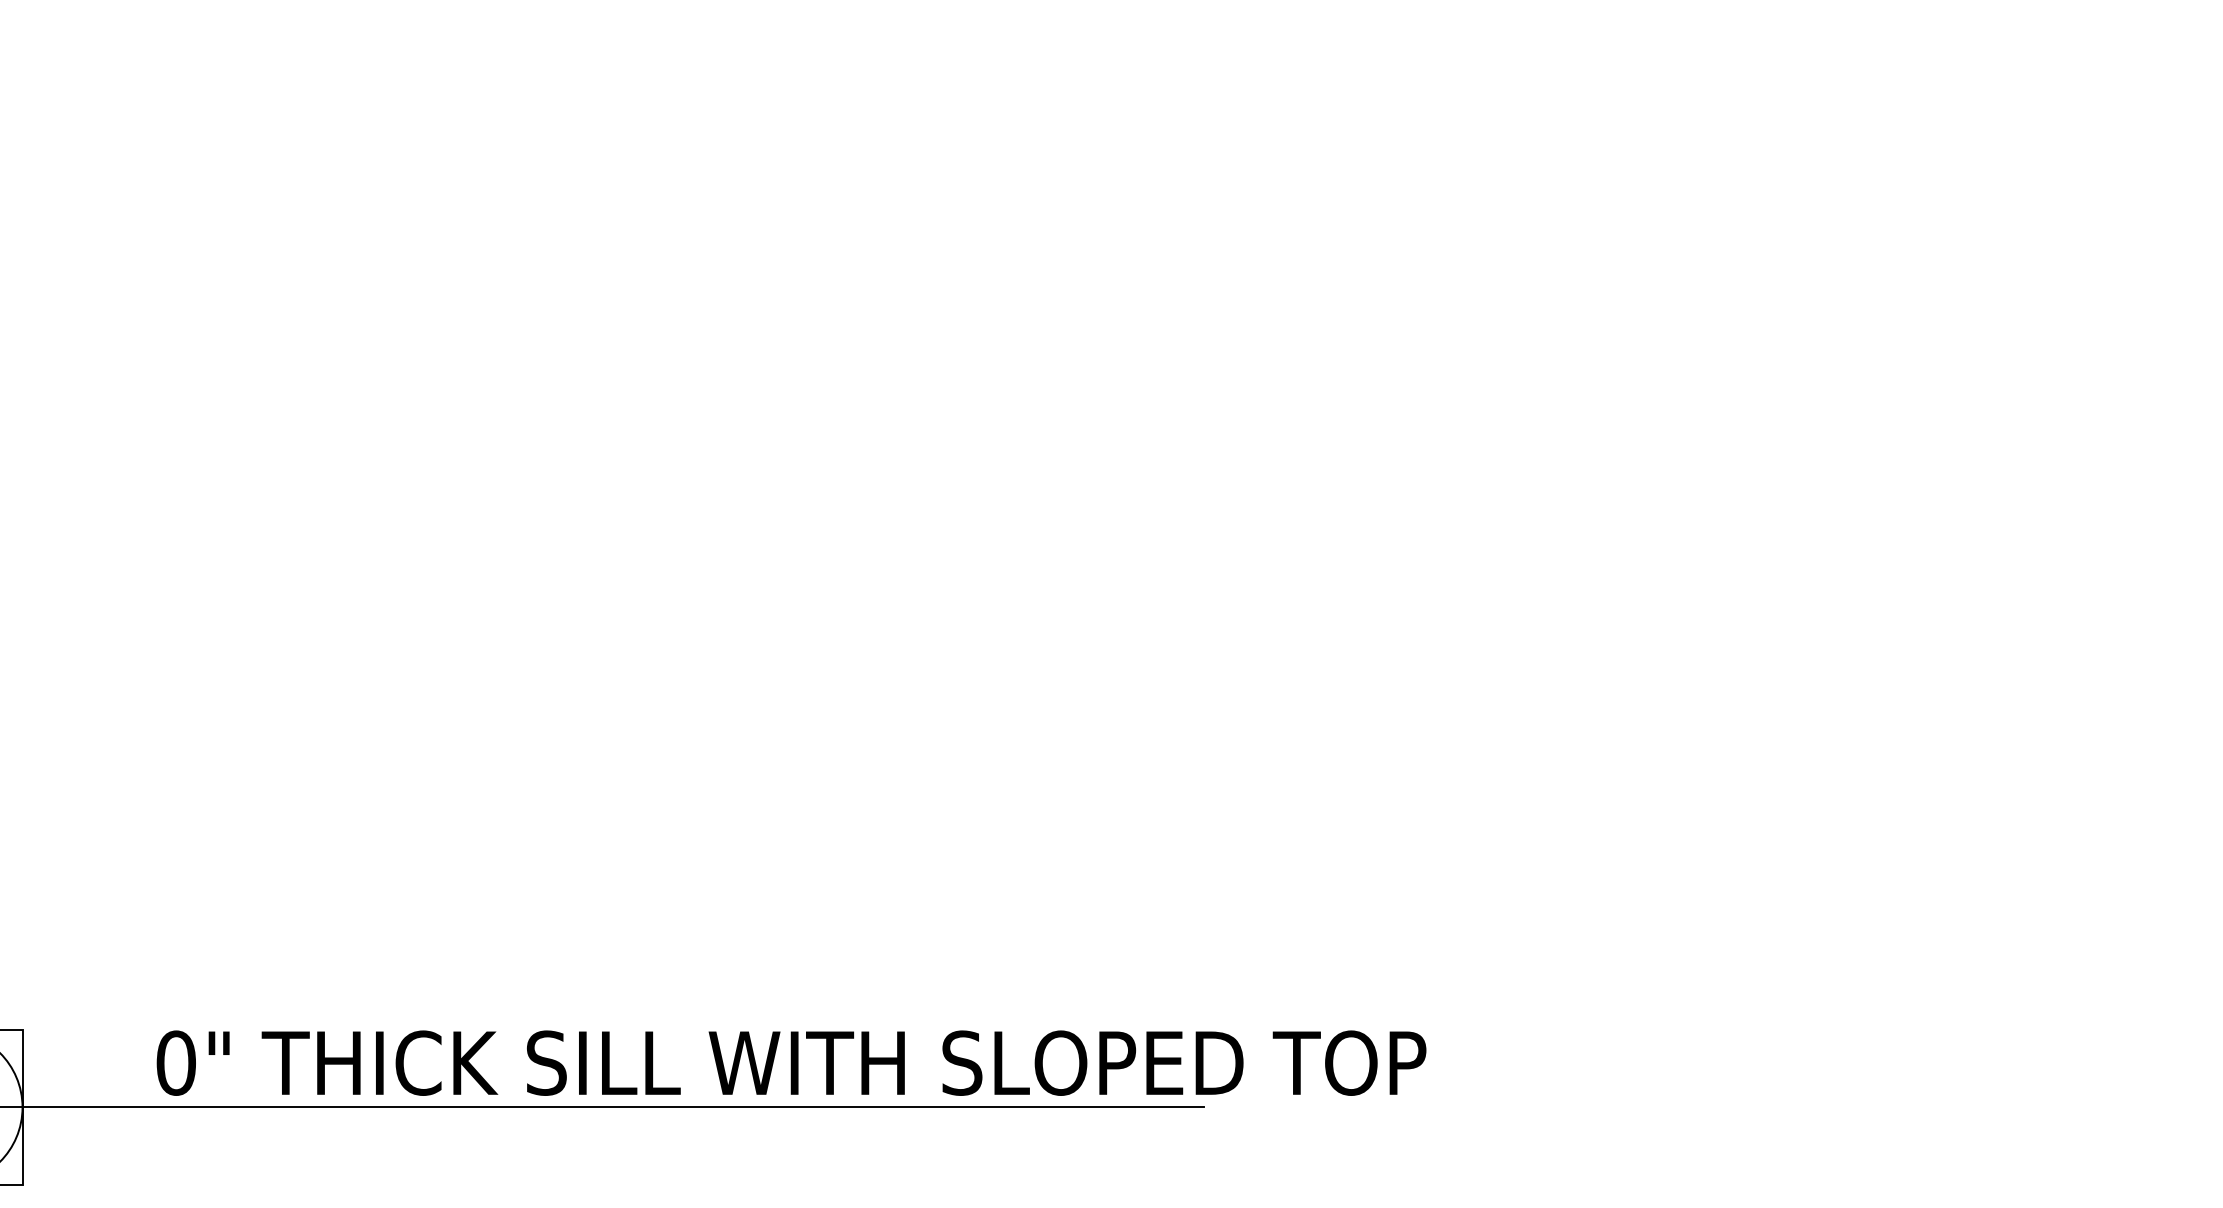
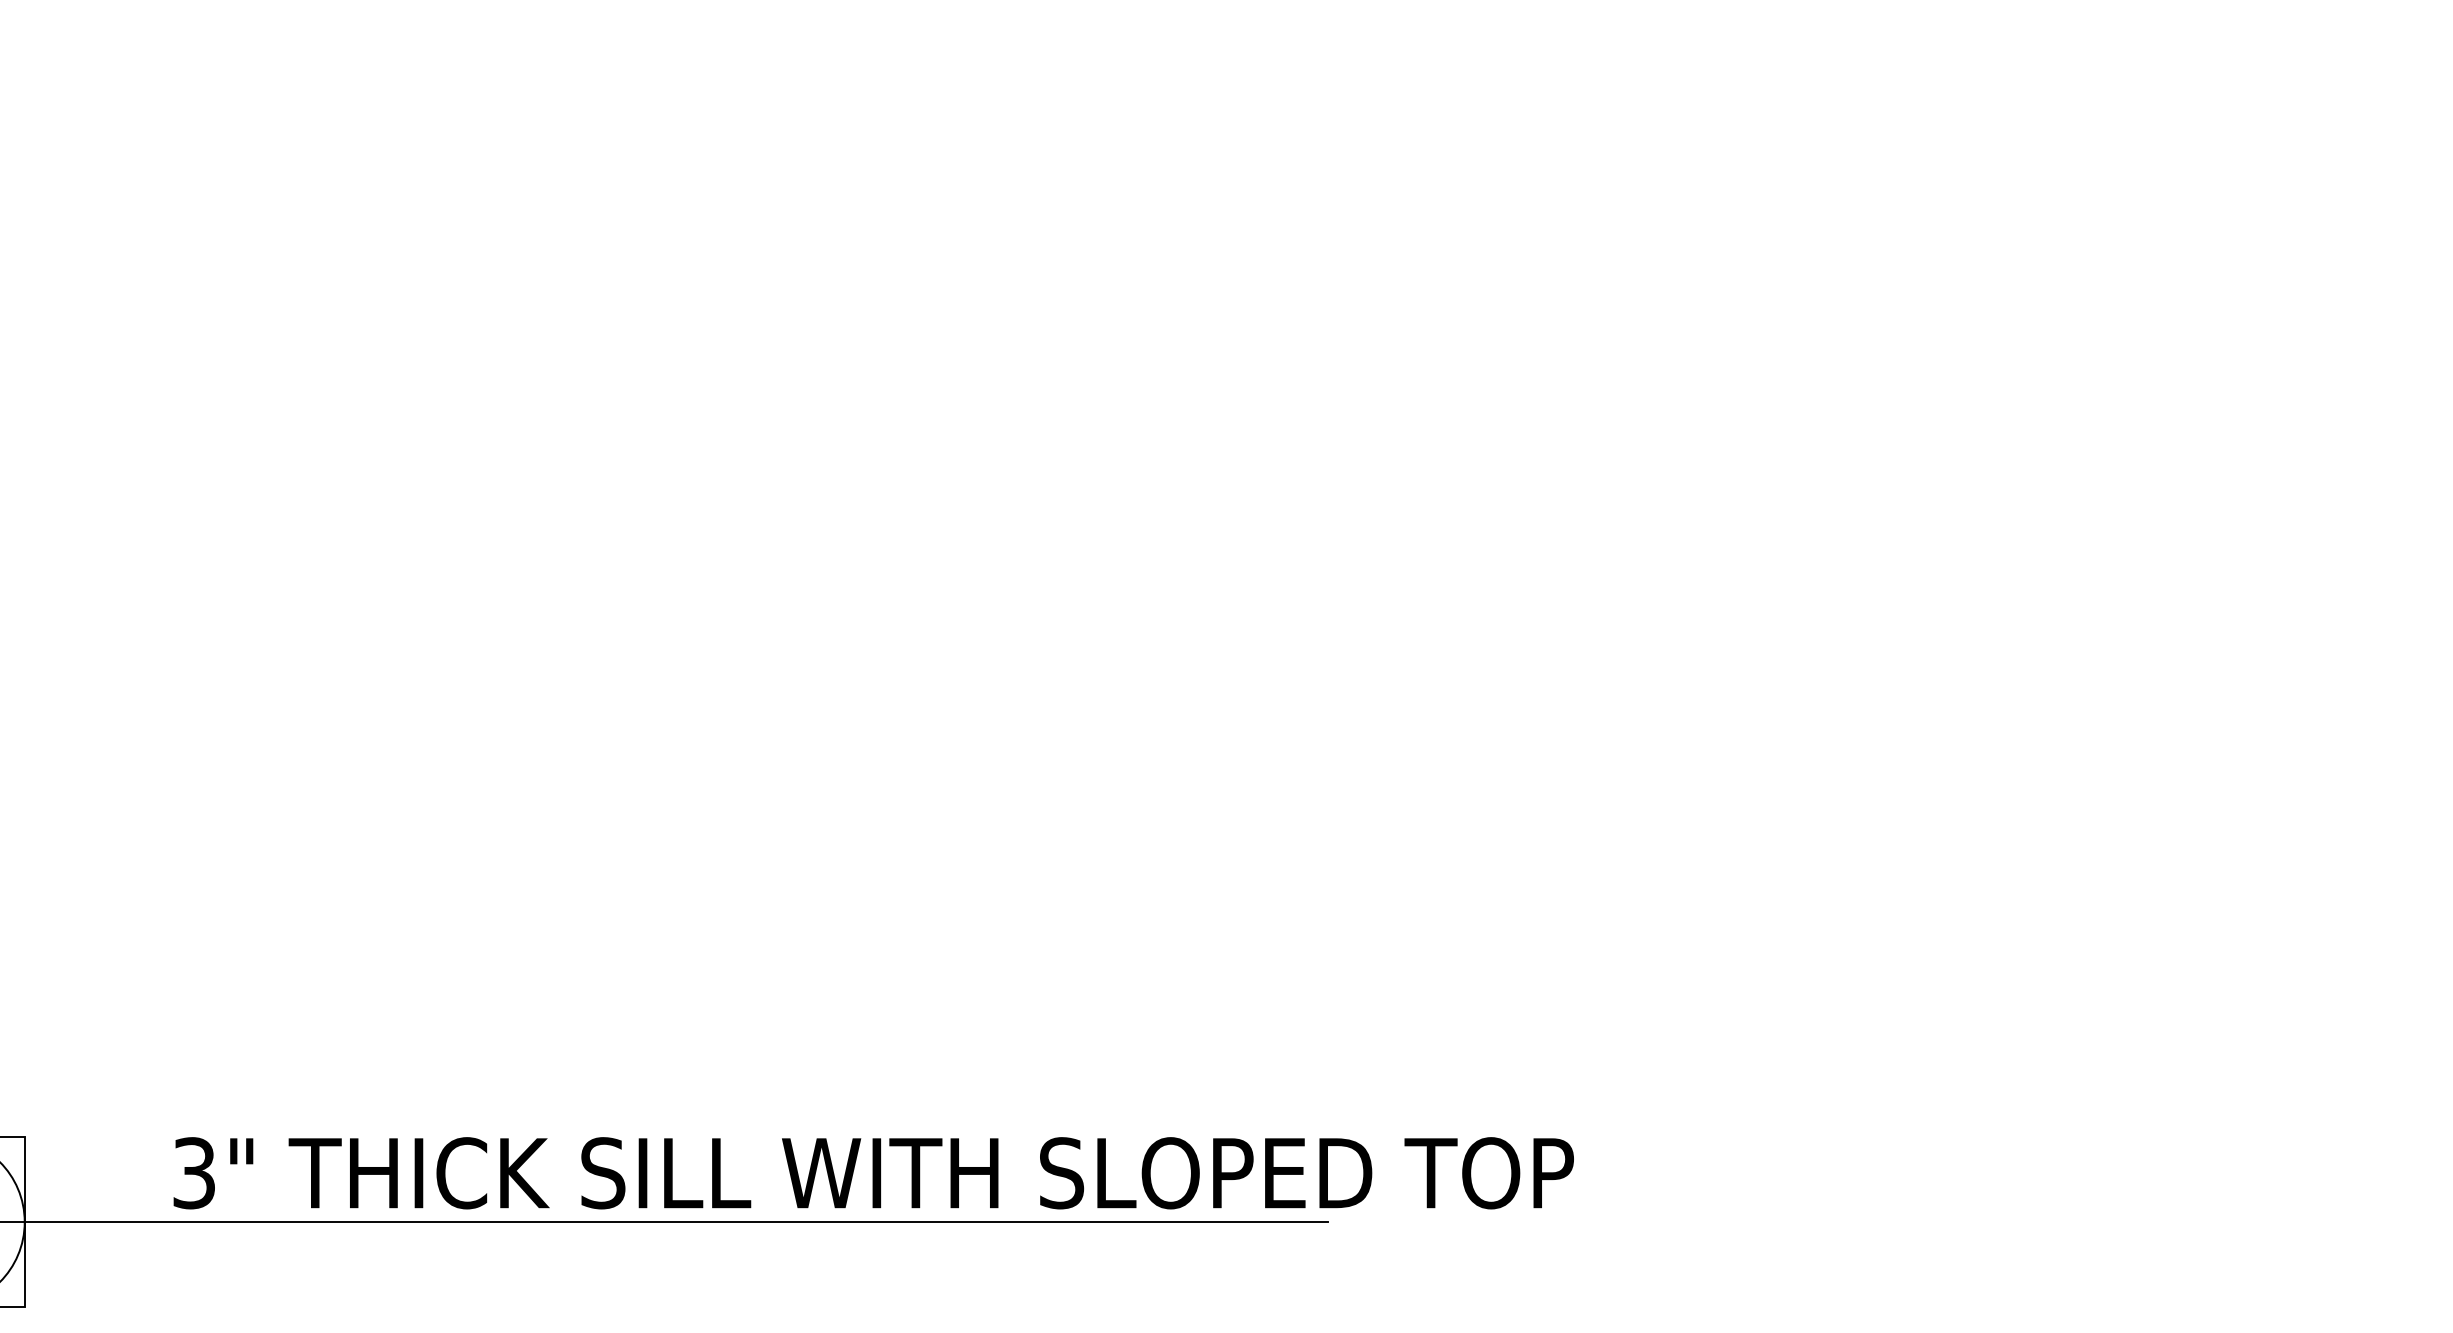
text: (175, 1062) -> (193, 1172), 0" -> 3"

